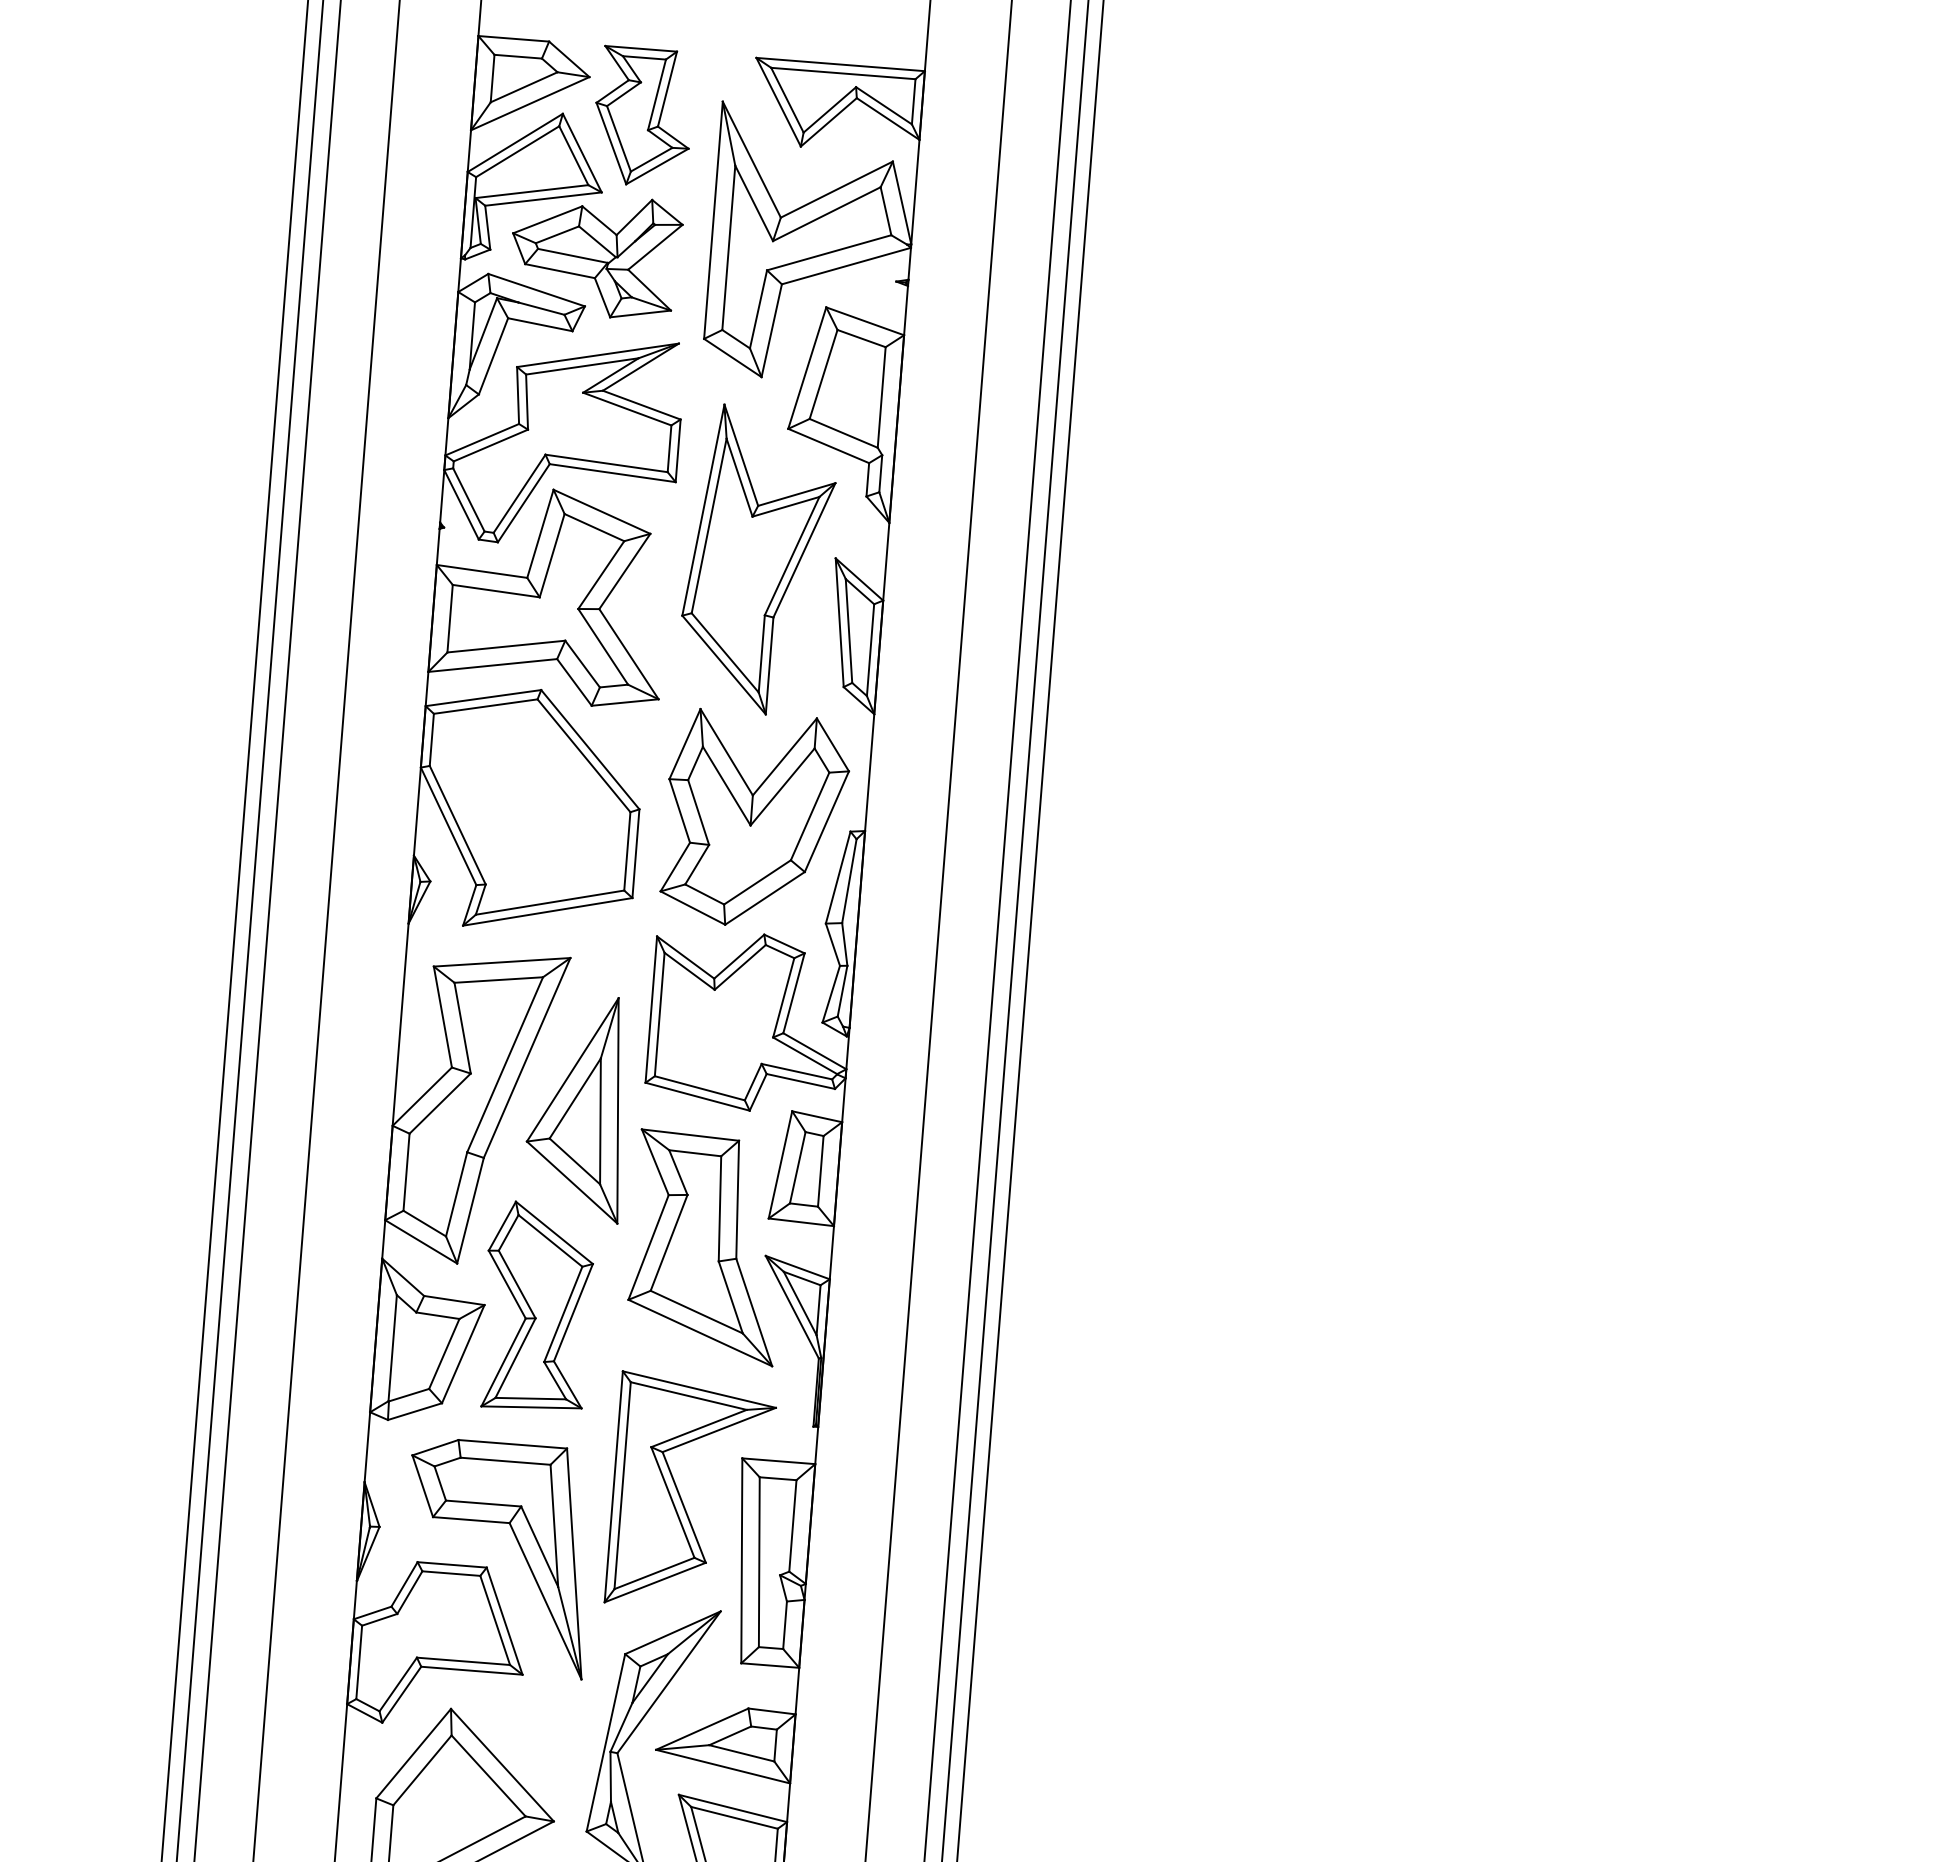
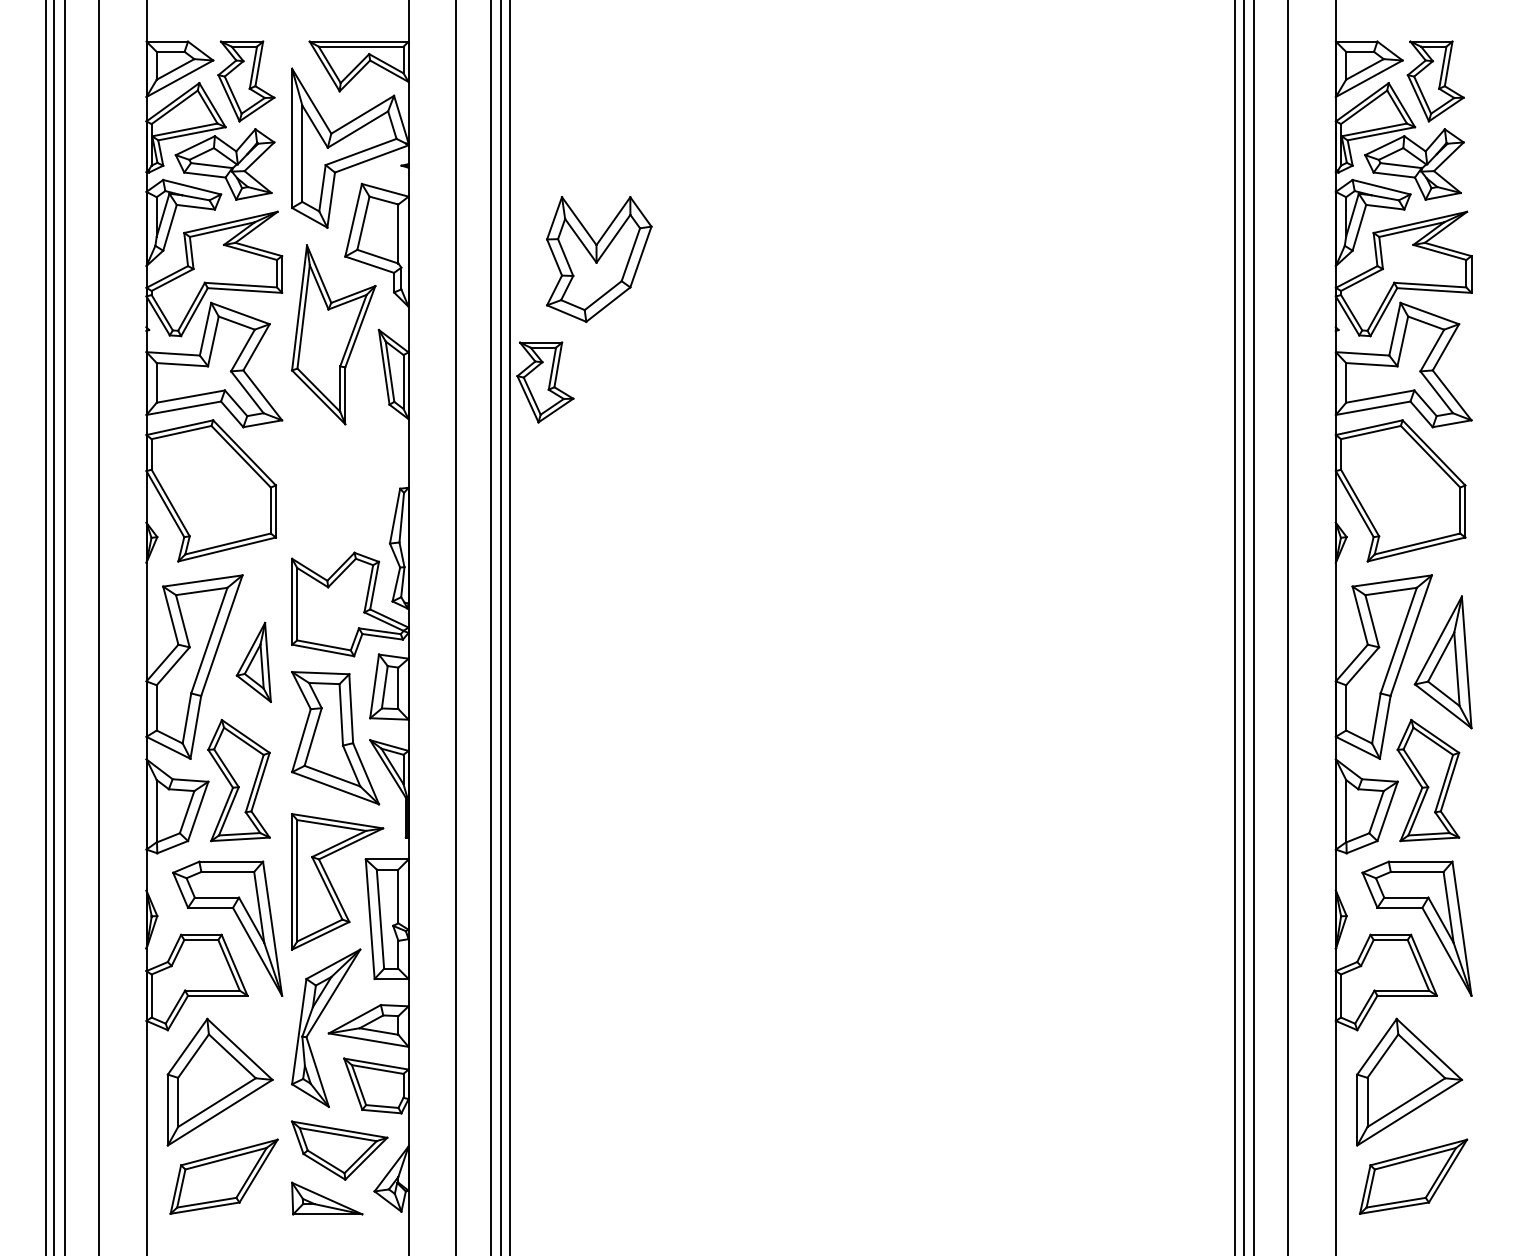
part: (1112, 670) -> (545, 382), added
part: (756, 820) -> (599, 259), moved
part: (577, 1107) -> (253, 662), size x0.6

